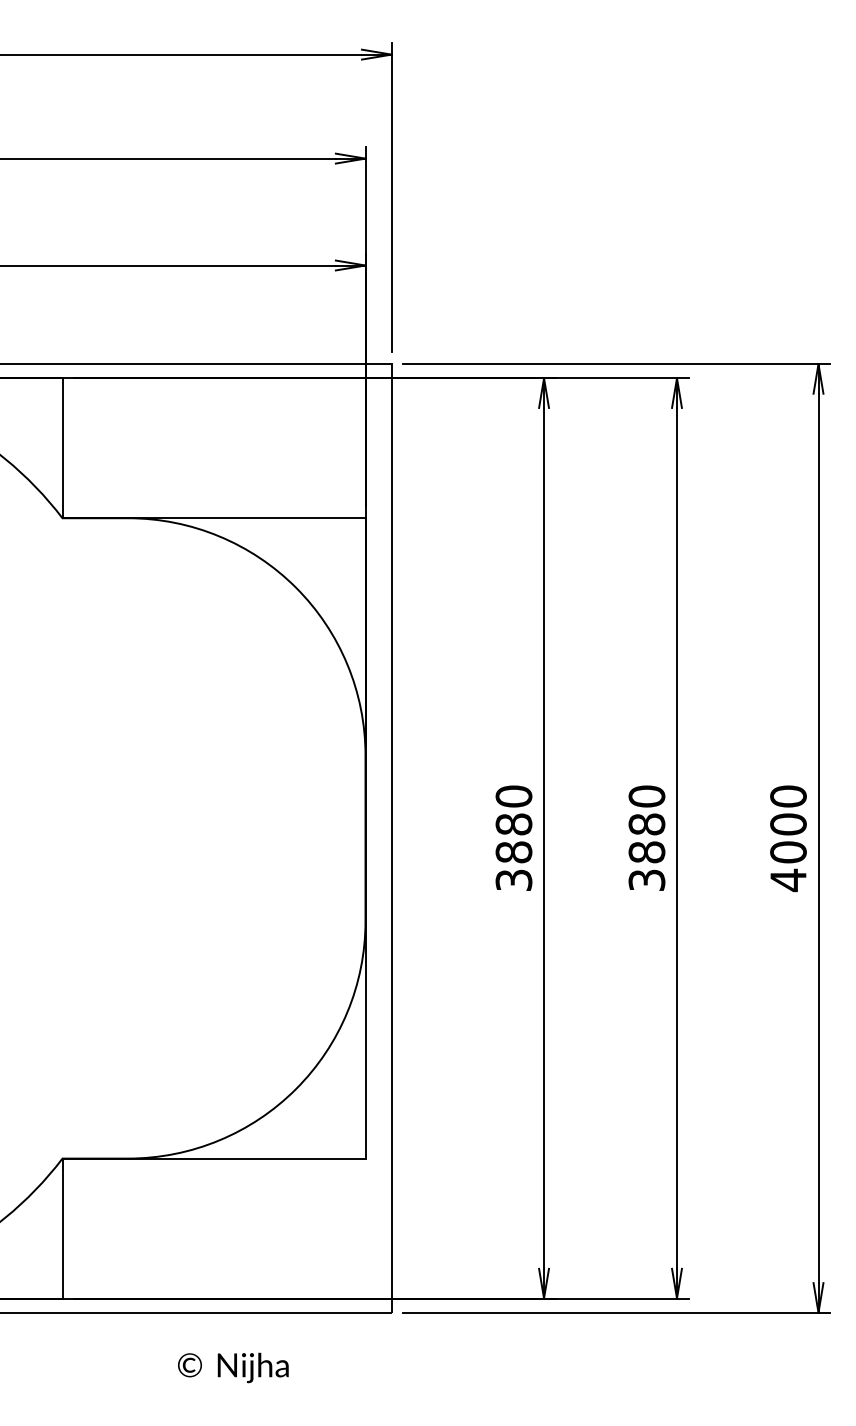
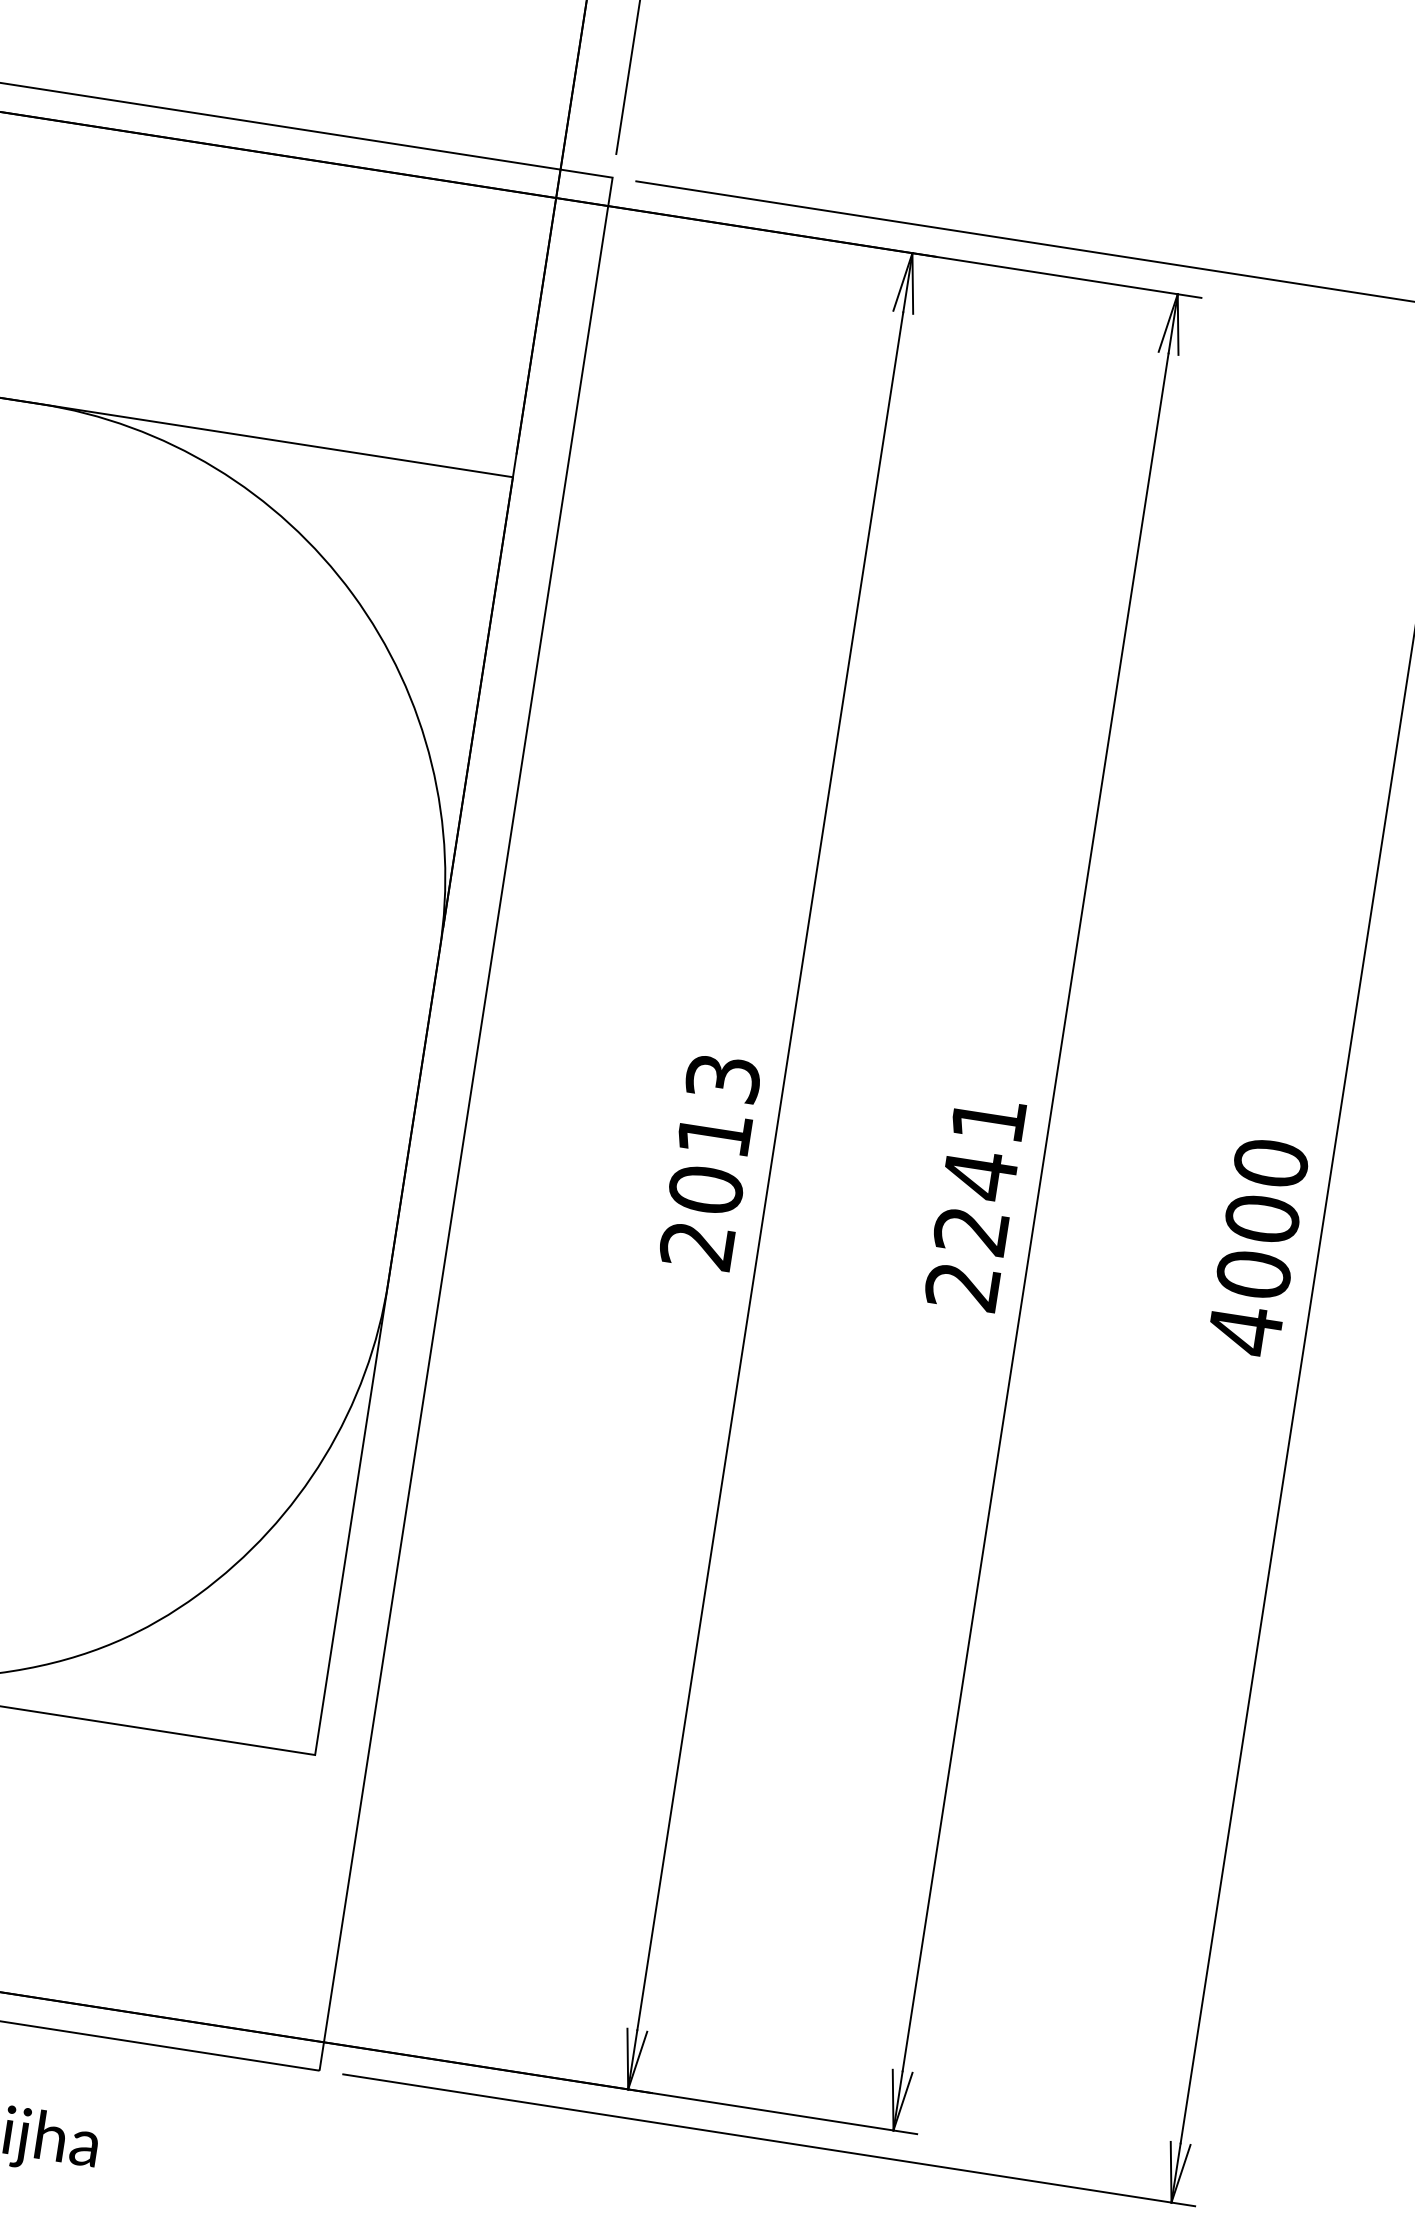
text: (513, 837) -> (709, 1160), 3880 -> 2013
text: (646, 837) -> (975, 1201), 3880 -> 2241

